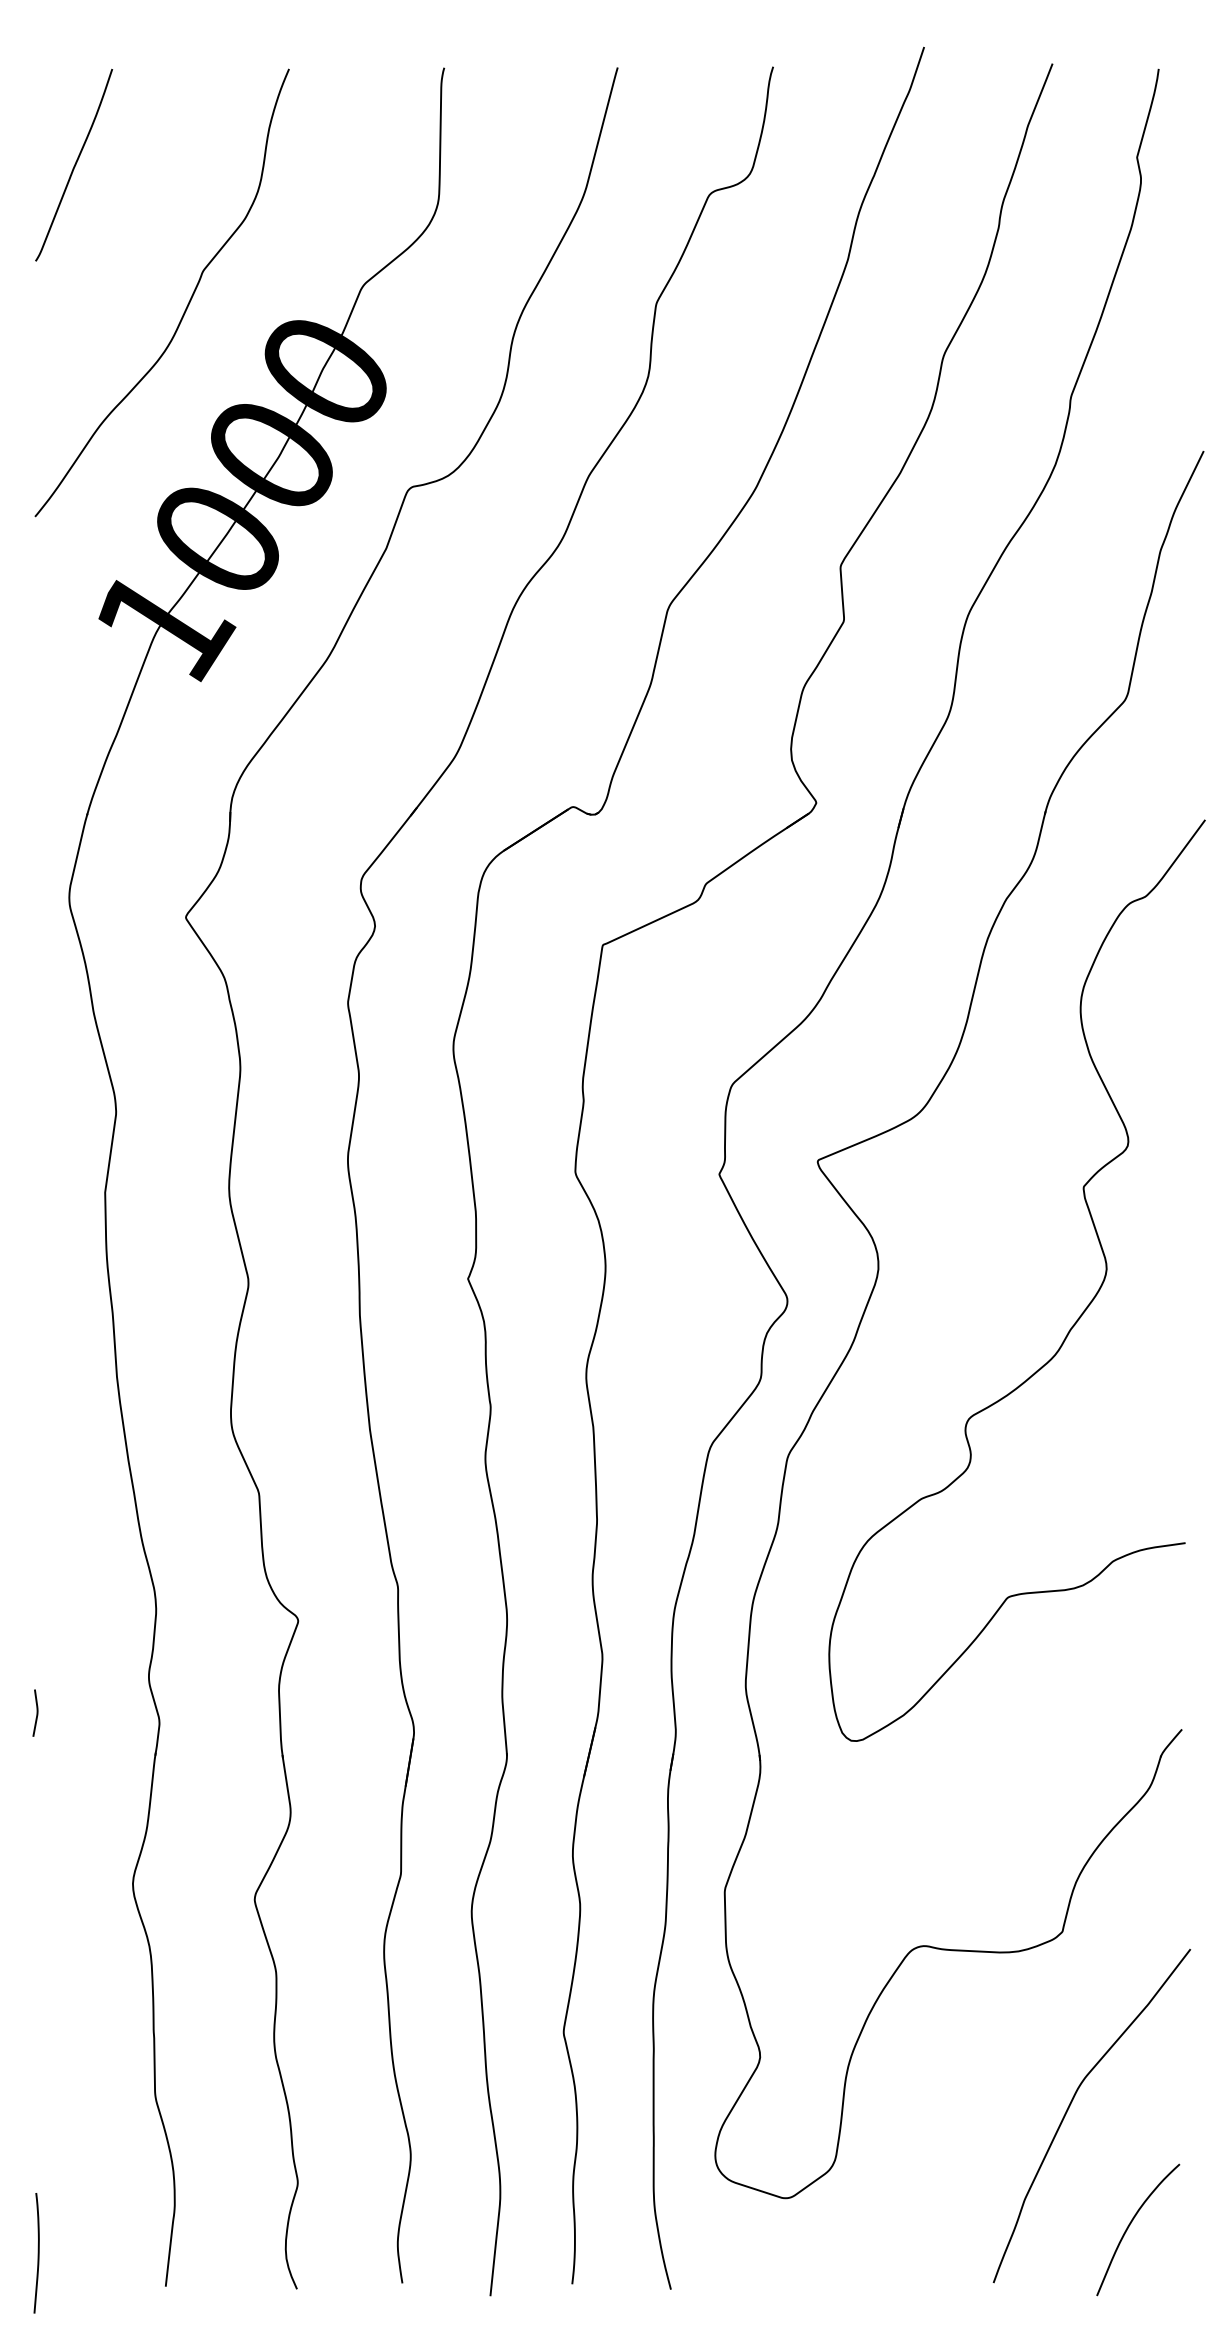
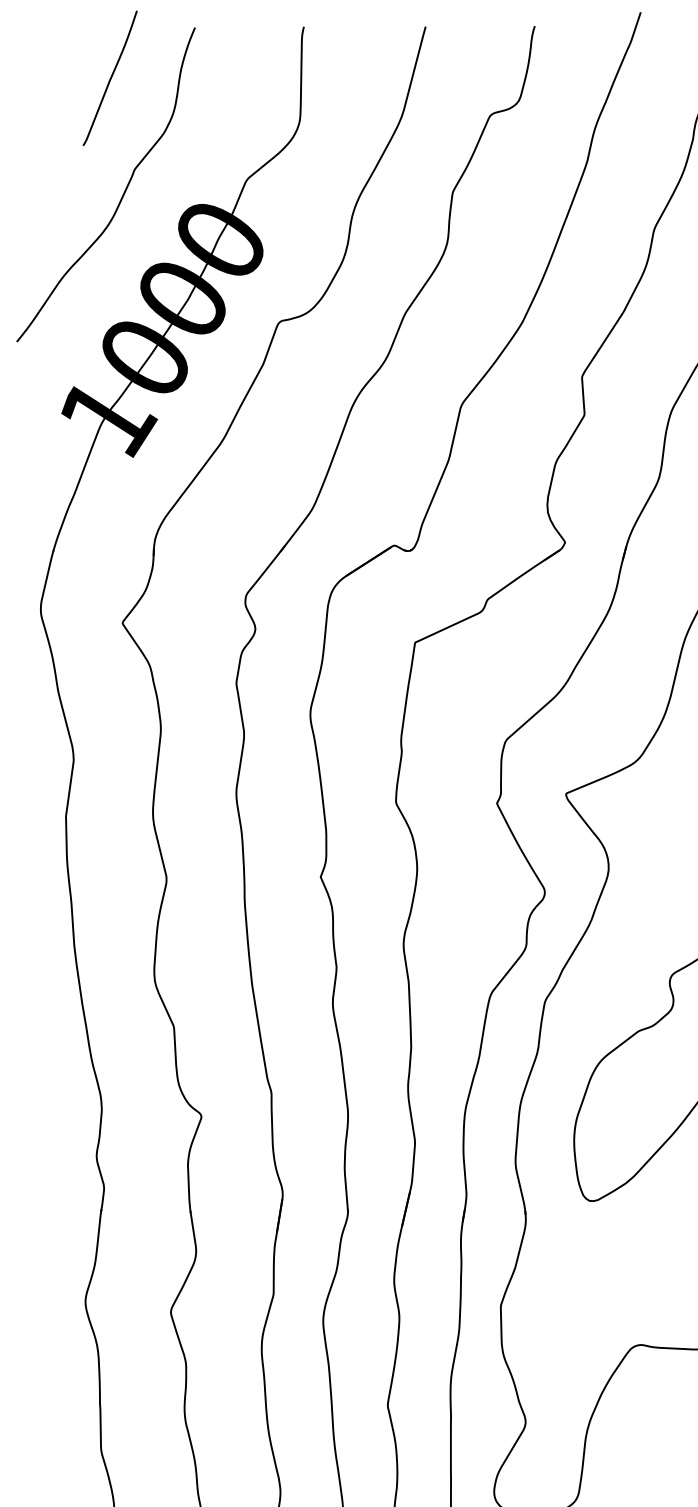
curve: (74, 164) -> (110, 77), moved
curve: (36, 1712) -> (17, 1181), removed

